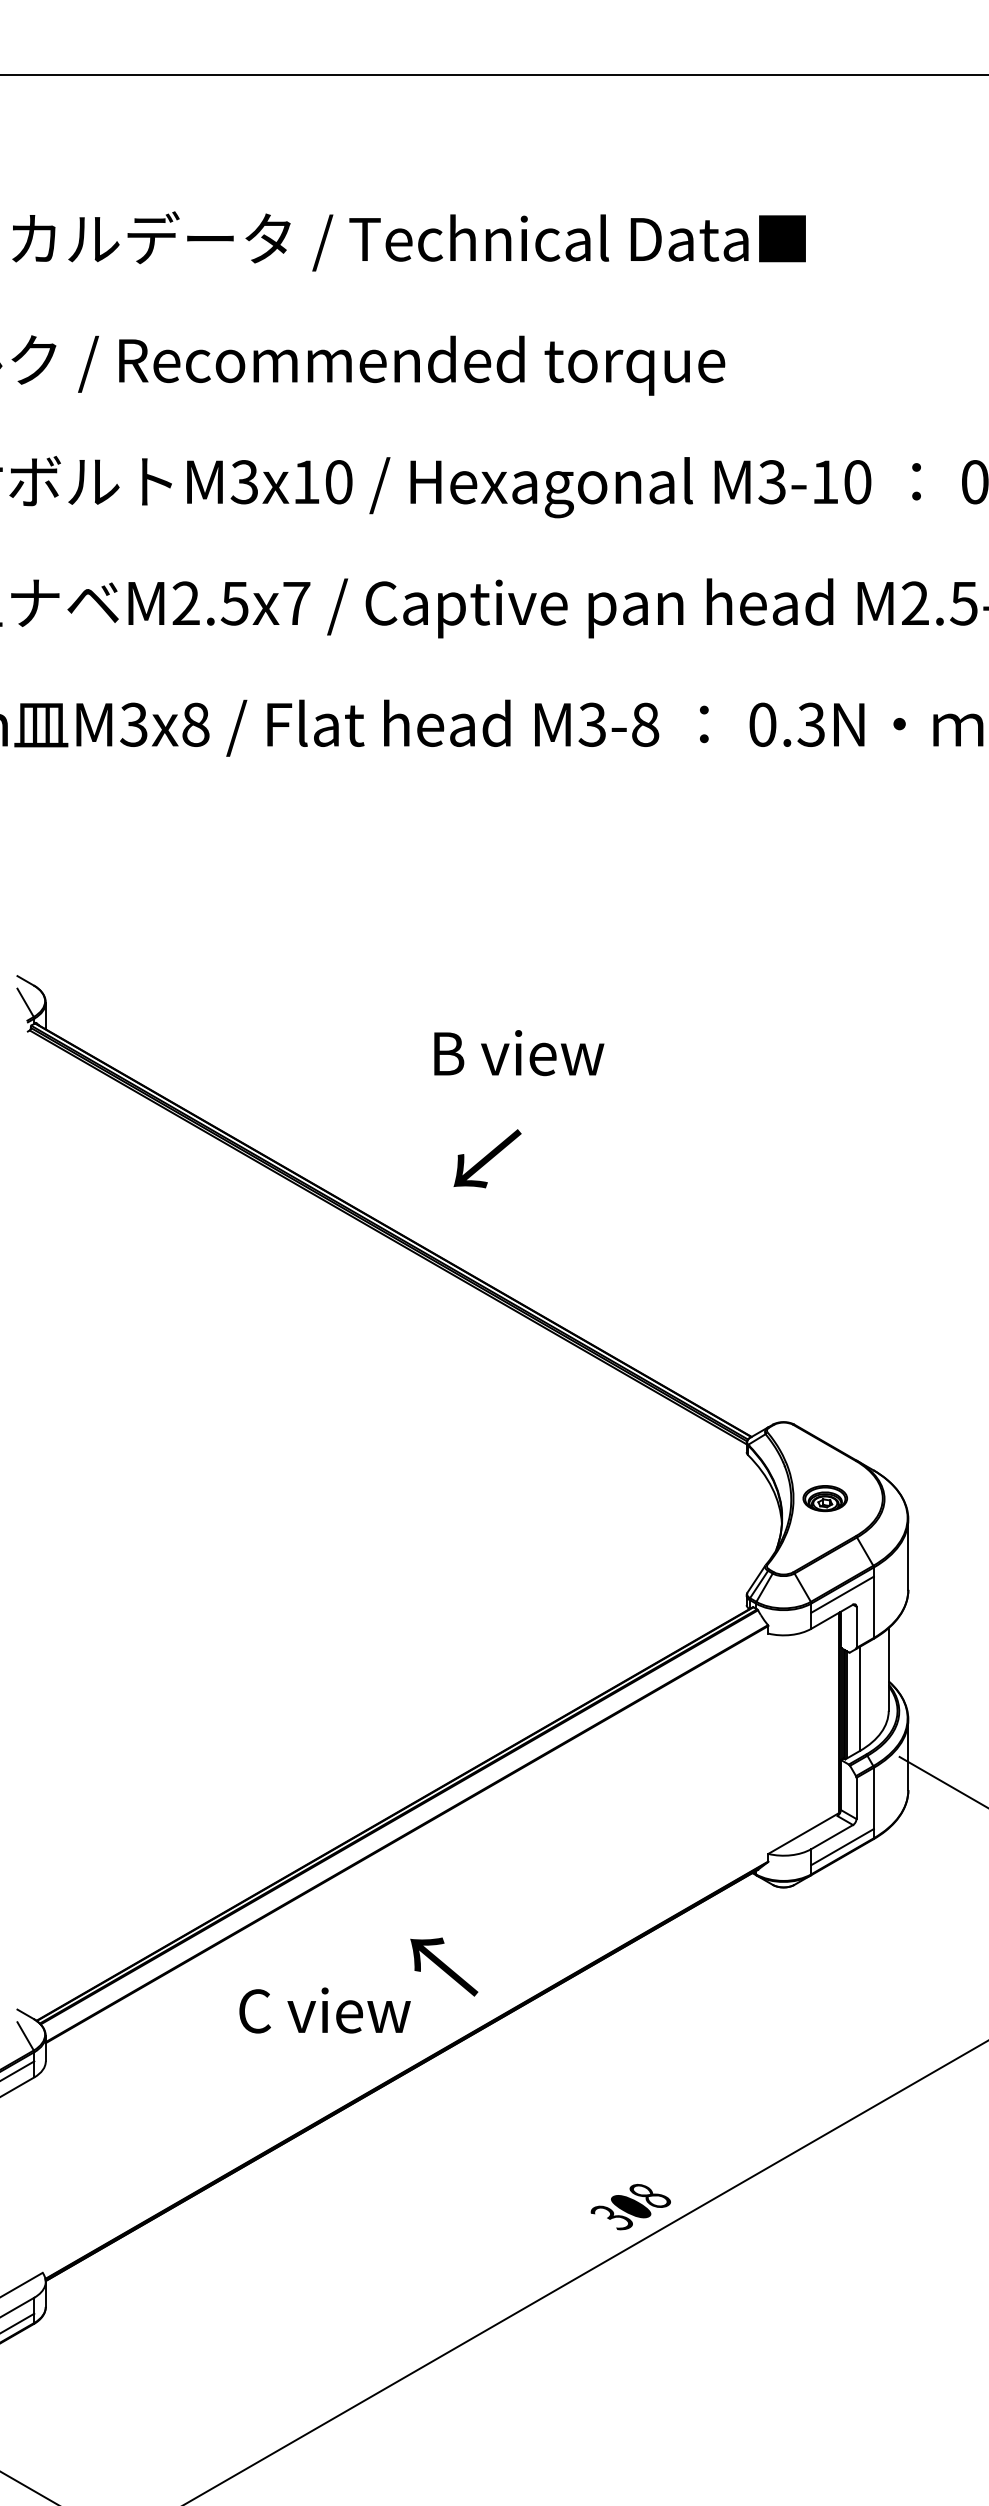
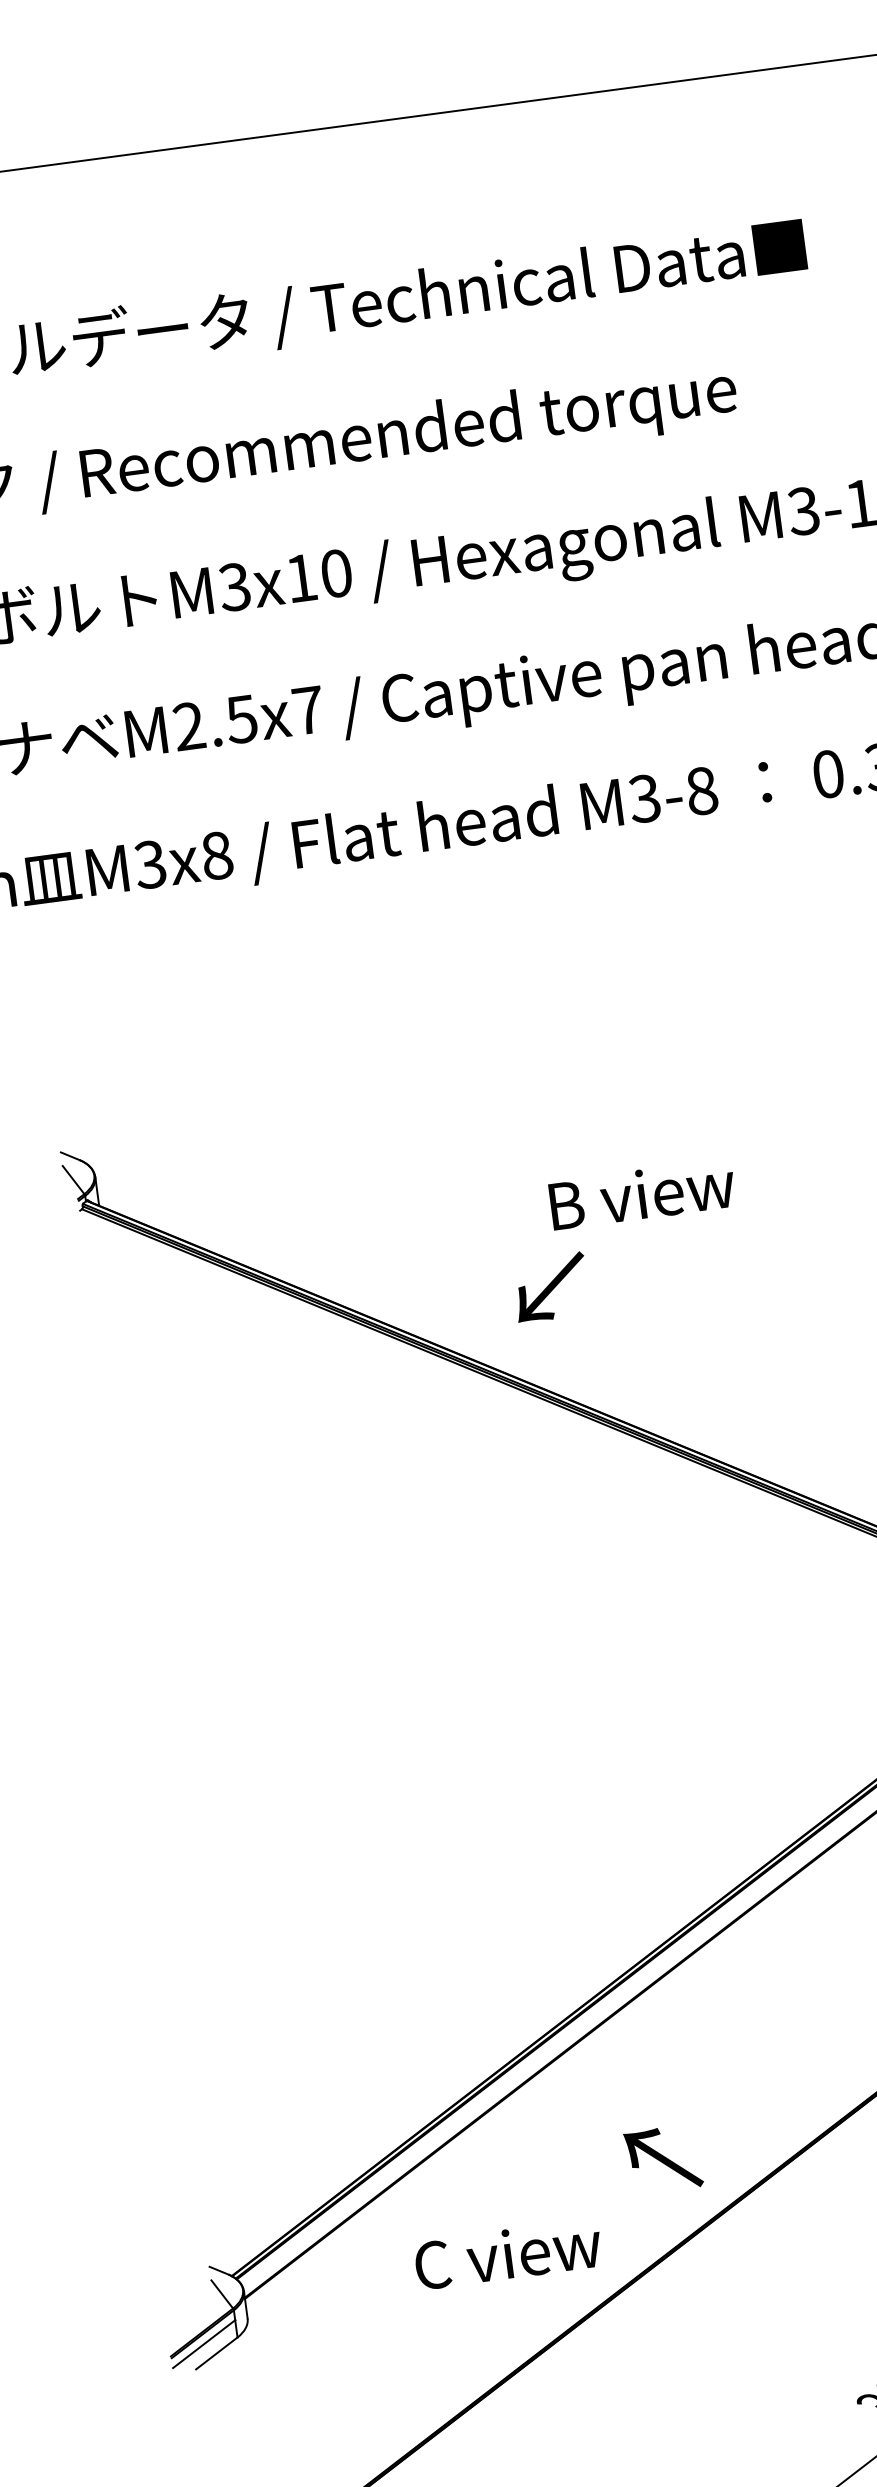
text: (519, 1053) -> (642, 1194), moved
text: (487, 1158) -> (550, 1287), moved
text: (324, 2010) -> (507, 2254), moved

